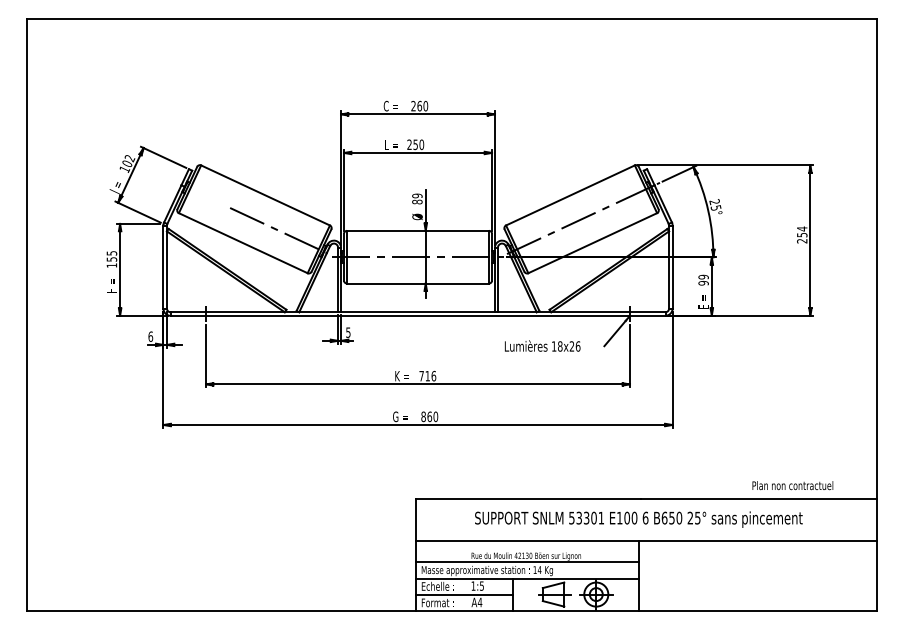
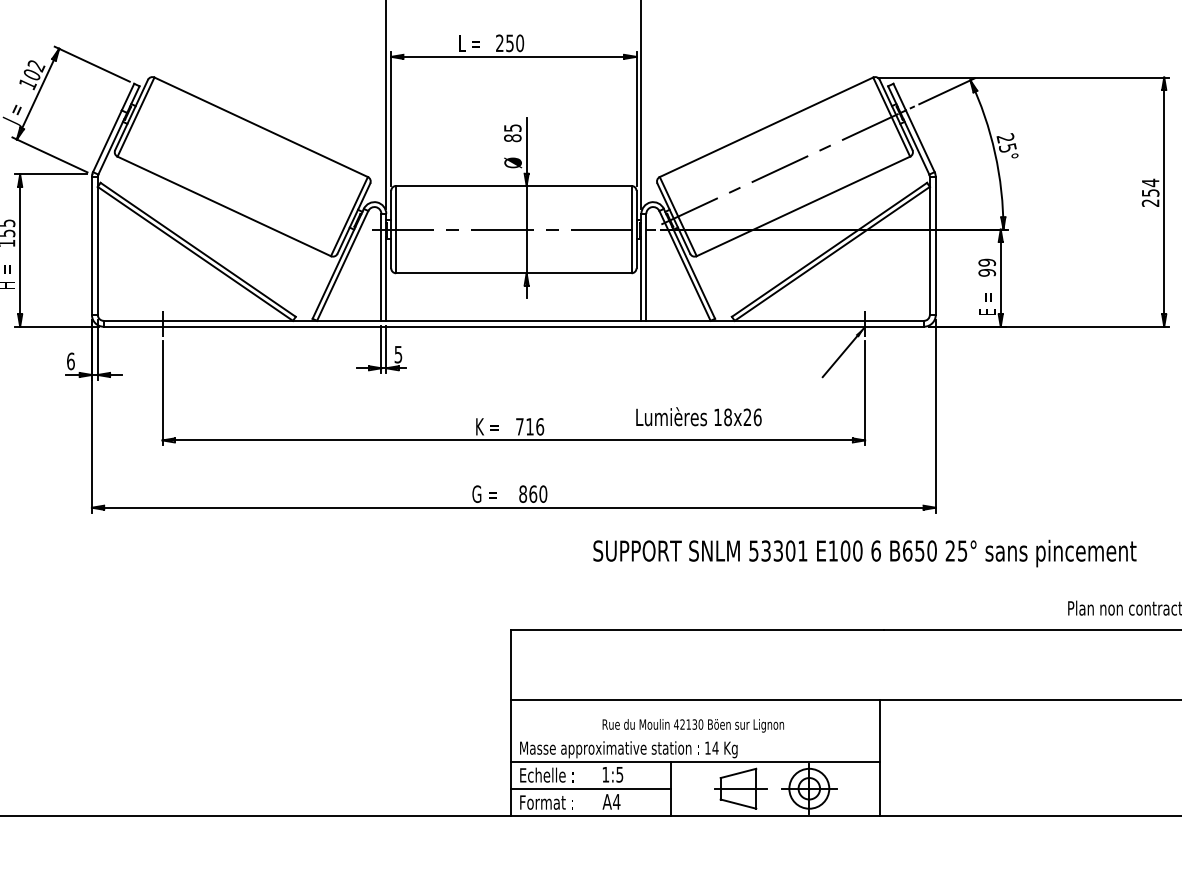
text: (417, 195) -> (512, 127), 89 -> 85
line: (278, 230) -> (282, 185), removed
text: (542, 345) -> (698, 415), moved
text: (638, 519) -> (864, 553), moved
line: (527, 562) -> (695, 735), removed

